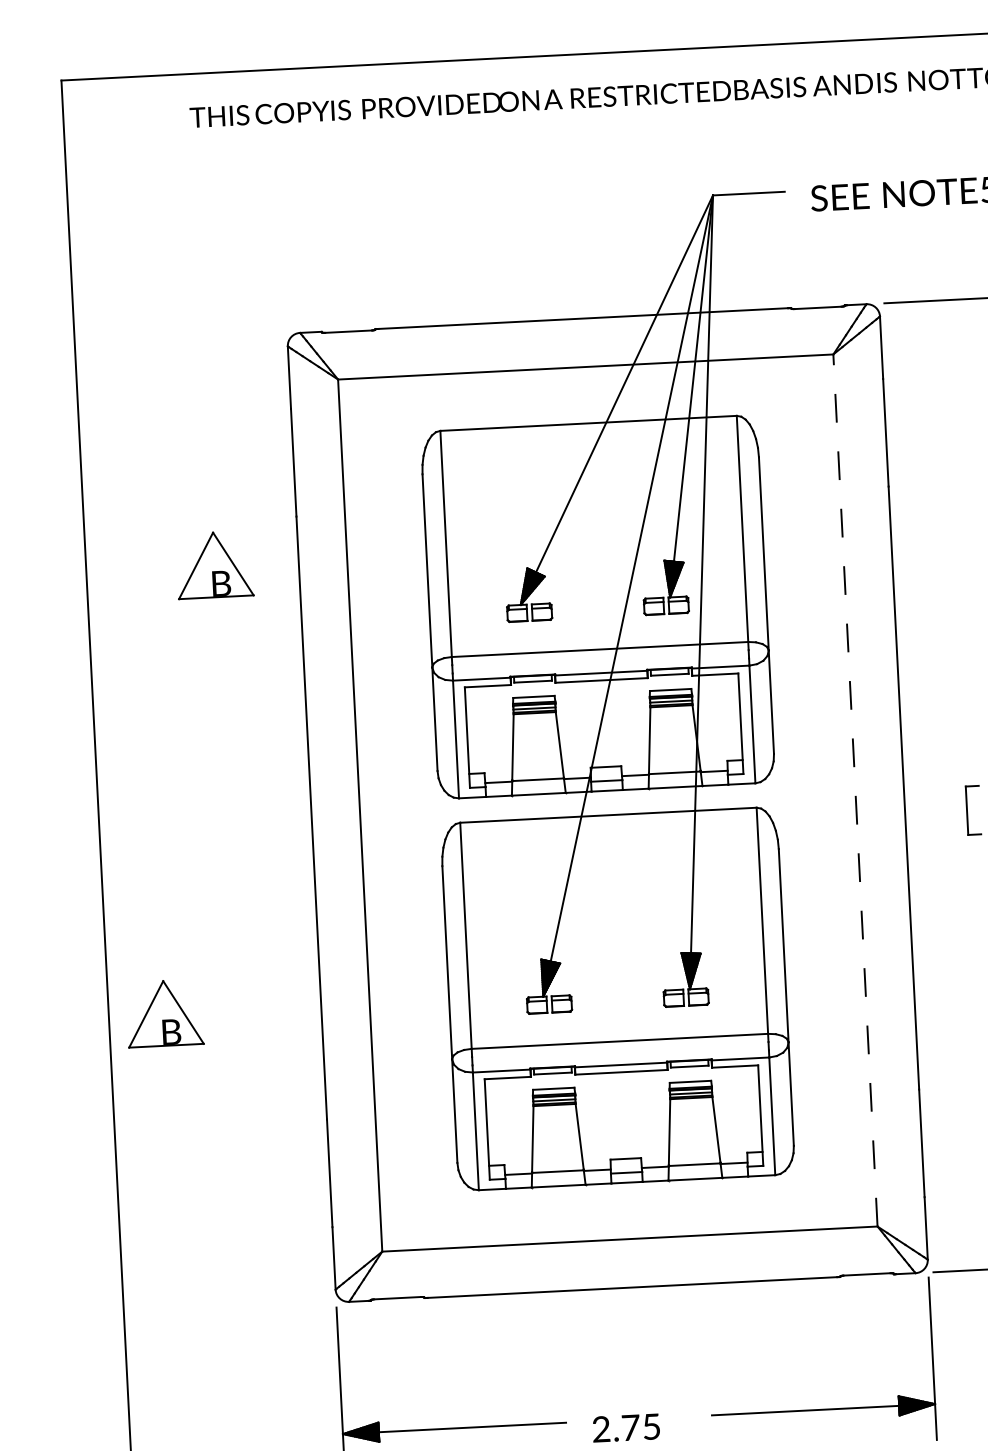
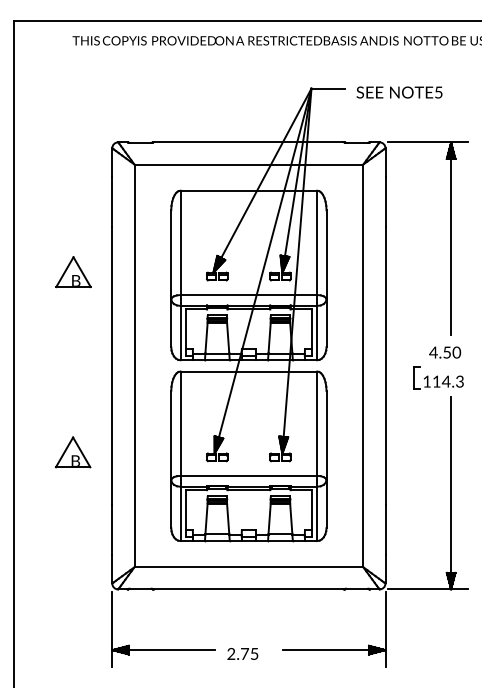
part: (214, 565) -> (73, 272), moved
line: (856, 789) -> (363, 365), dashed -> solid
part: (163, 1013) -> (72, 452), moved

